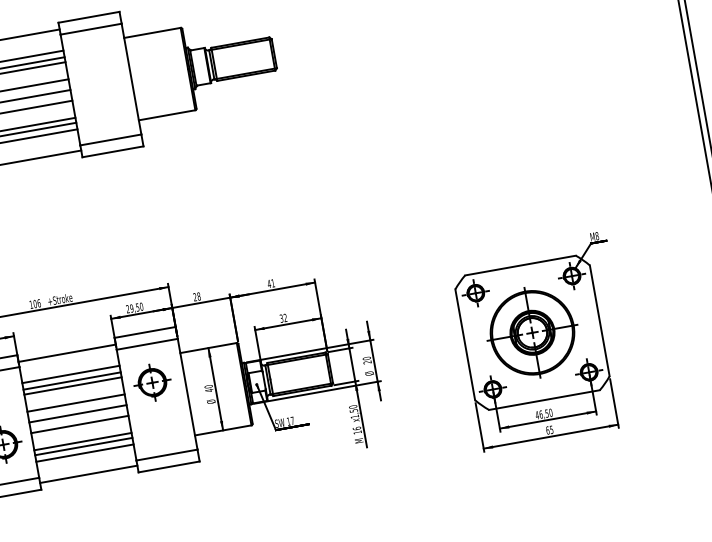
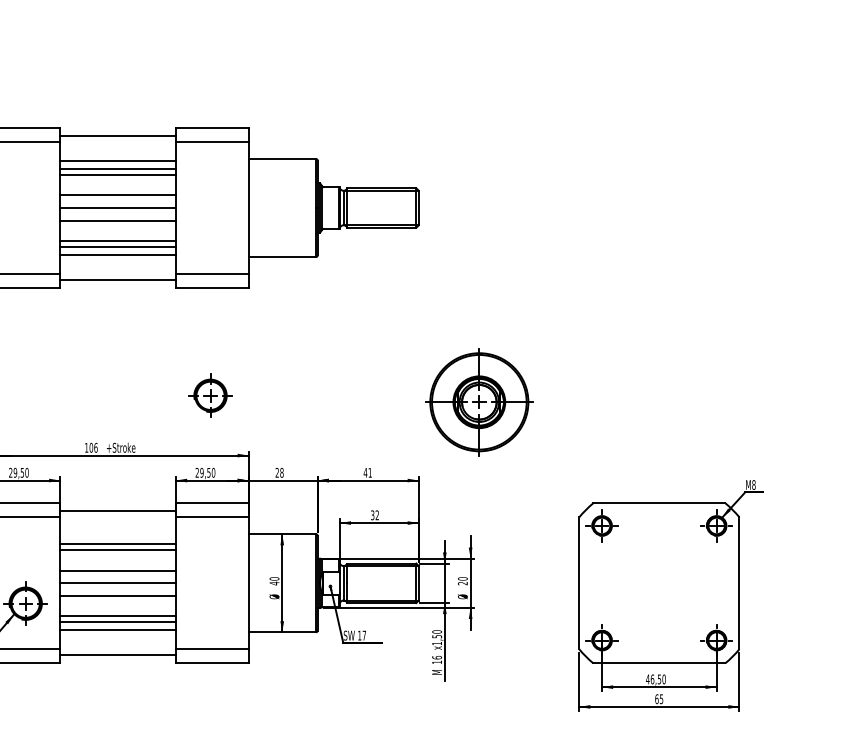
part: (532, 332) -> (479, 402), moved
line: (71, 374) -> (118, 536), removed
part: (152, 382) -> (210, 395), moved

